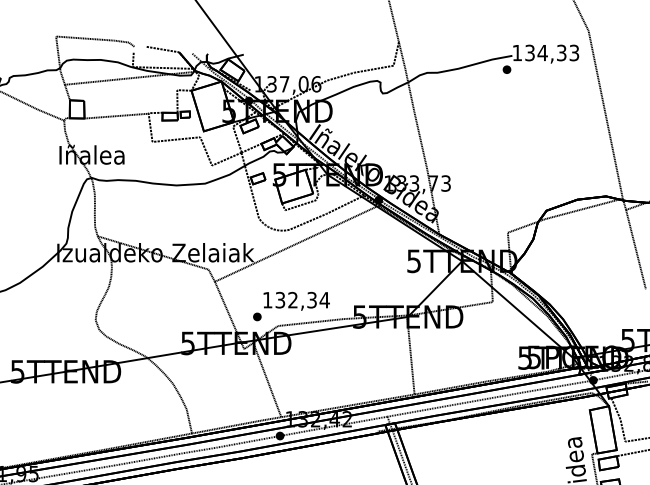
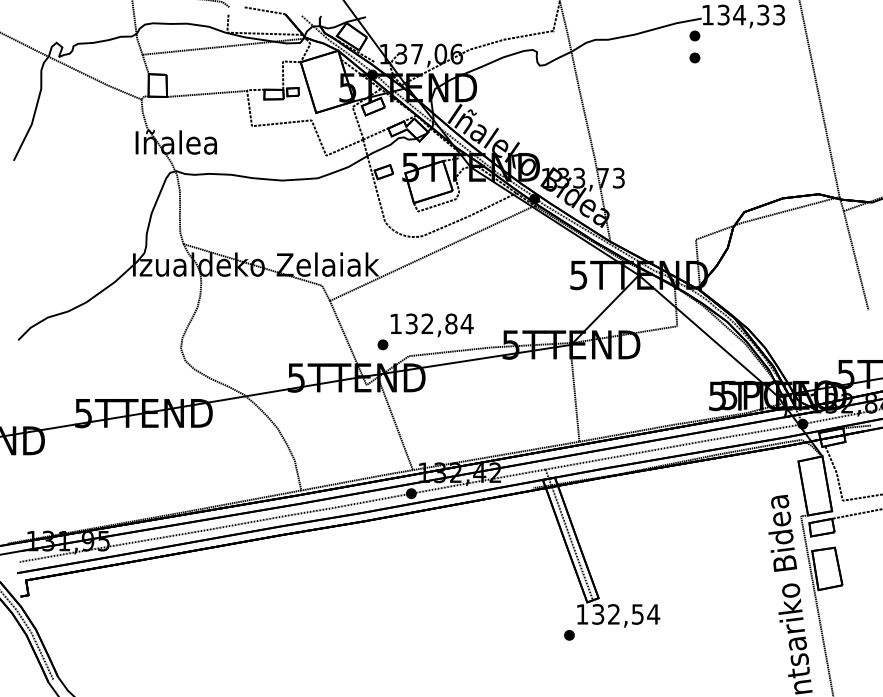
part: (506, 86) -> (694, 57), added
text: (312, 299) -> (451, 323), 132,34 -> 132,84

